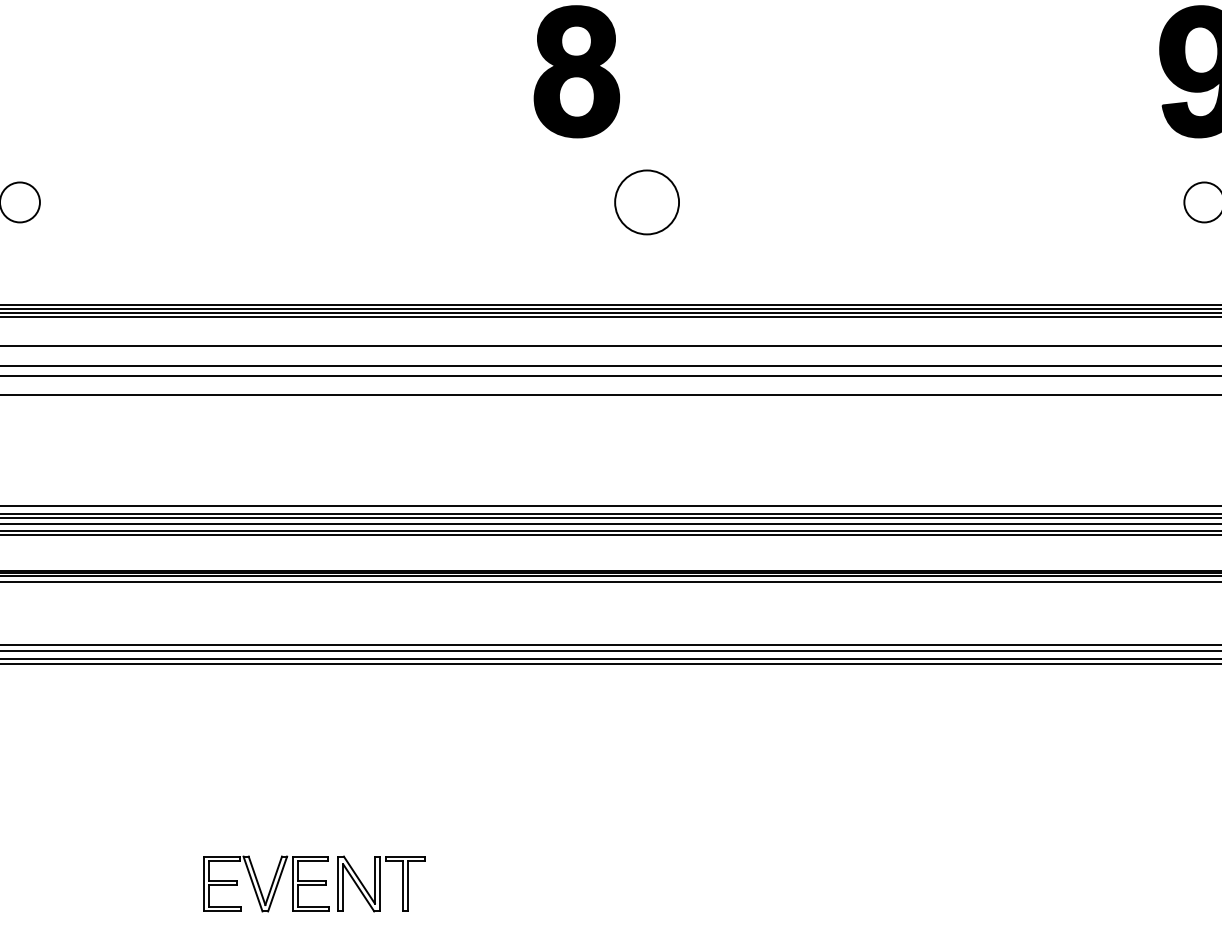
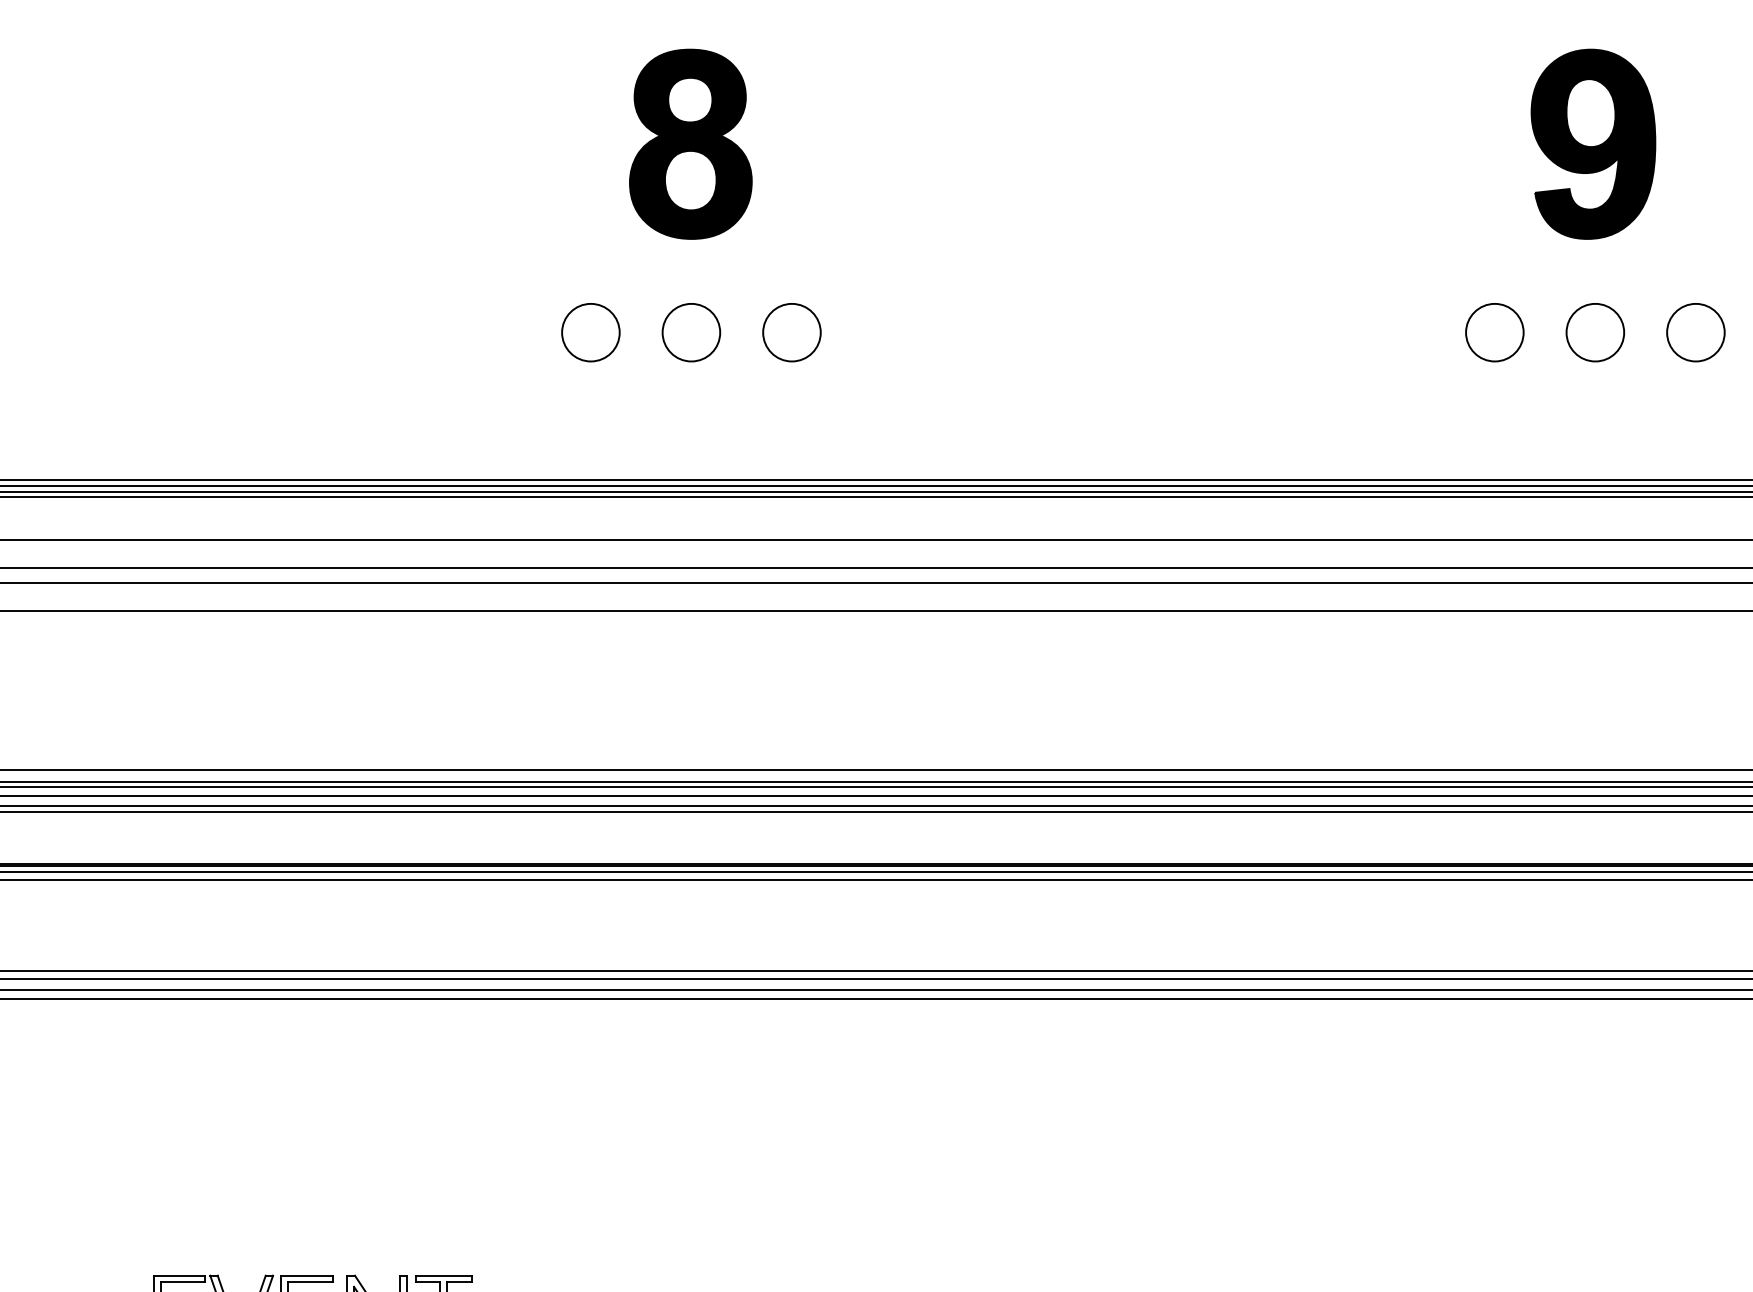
part: (507, 202) -> (590, 332), added
part: (577, 202) -> (691, 332), added
part: (646, 202) -> (791, 332), size x0.62
part: (1134, 202) -> (1494, 332), added

